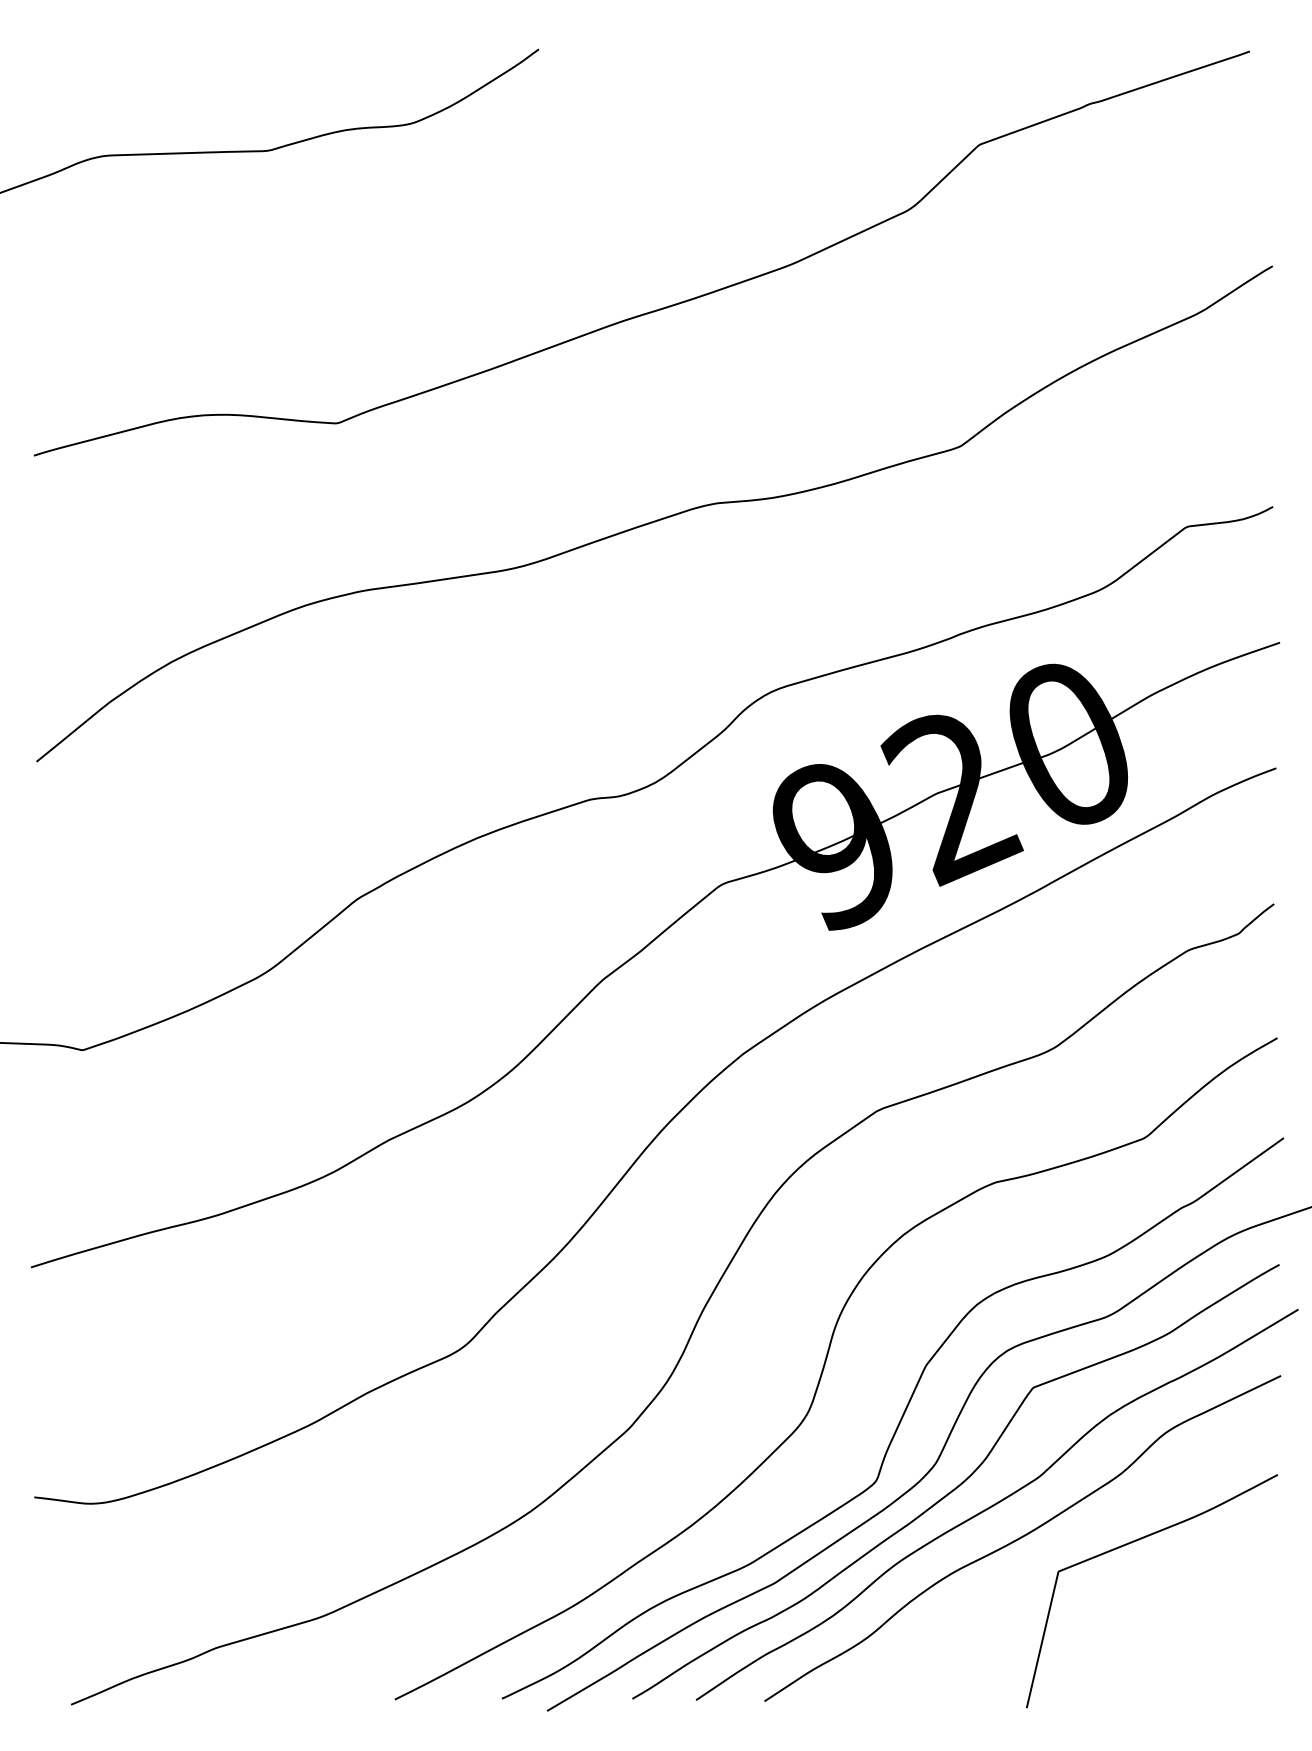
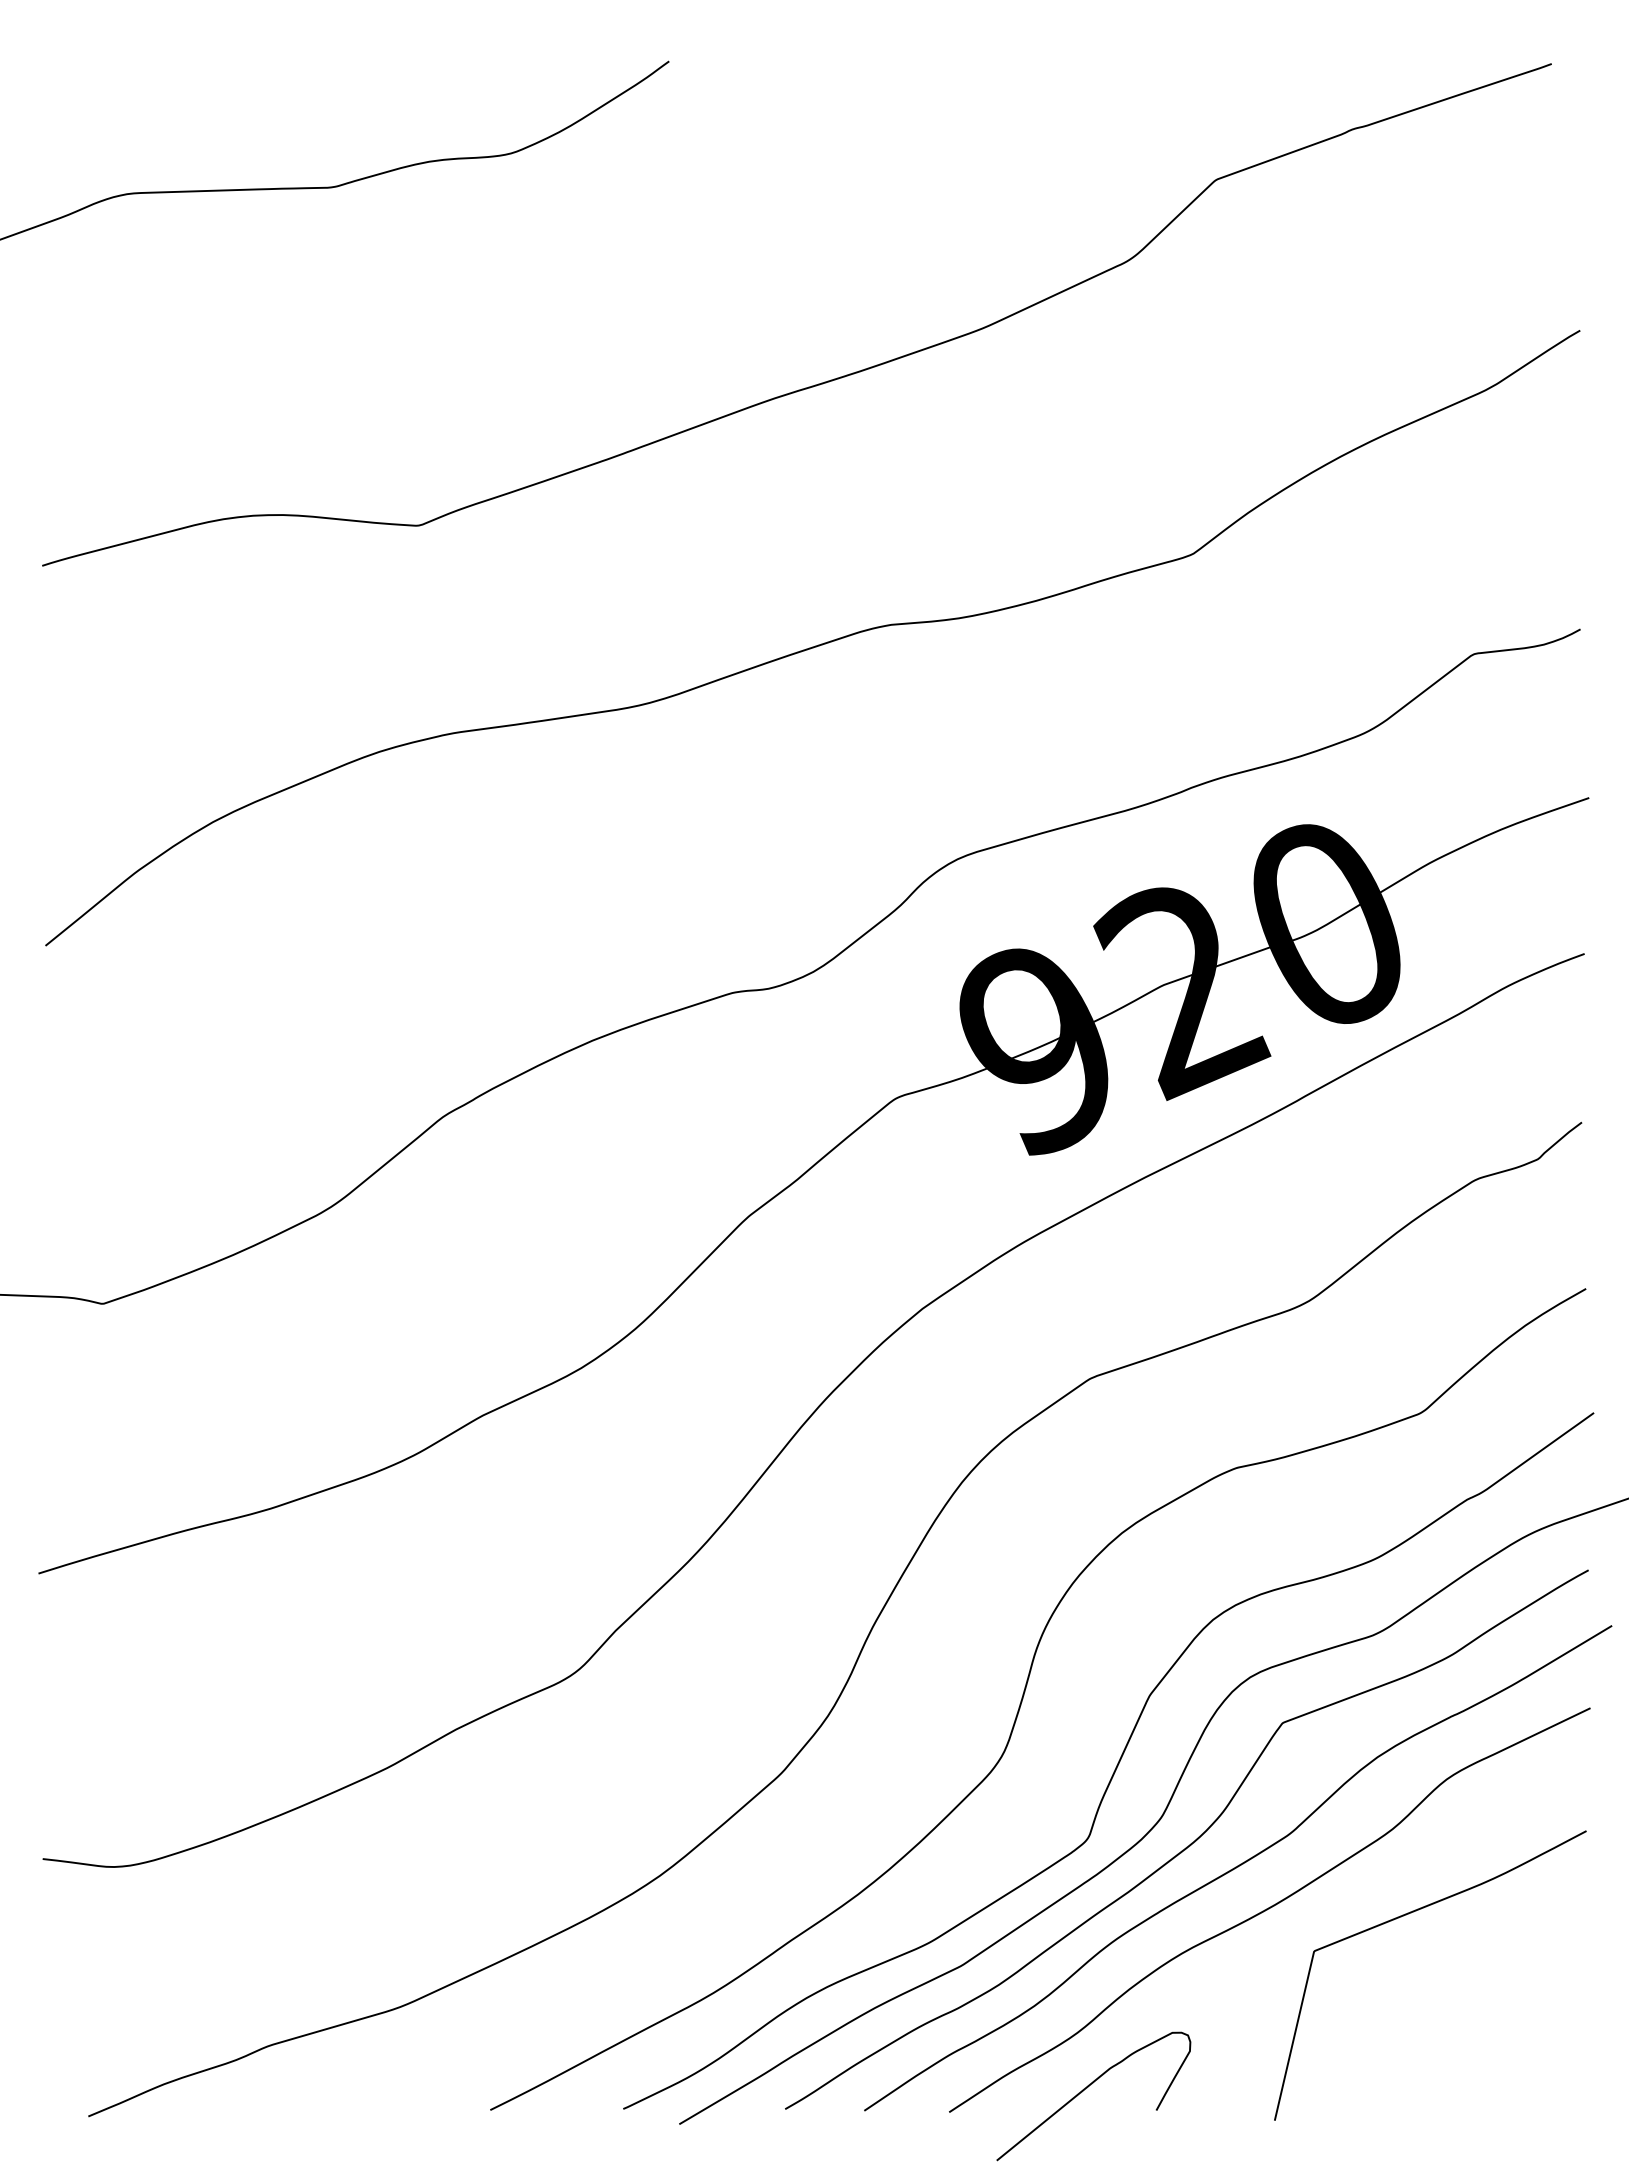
curve: (875, 1682) -> (1087, 2088), added

